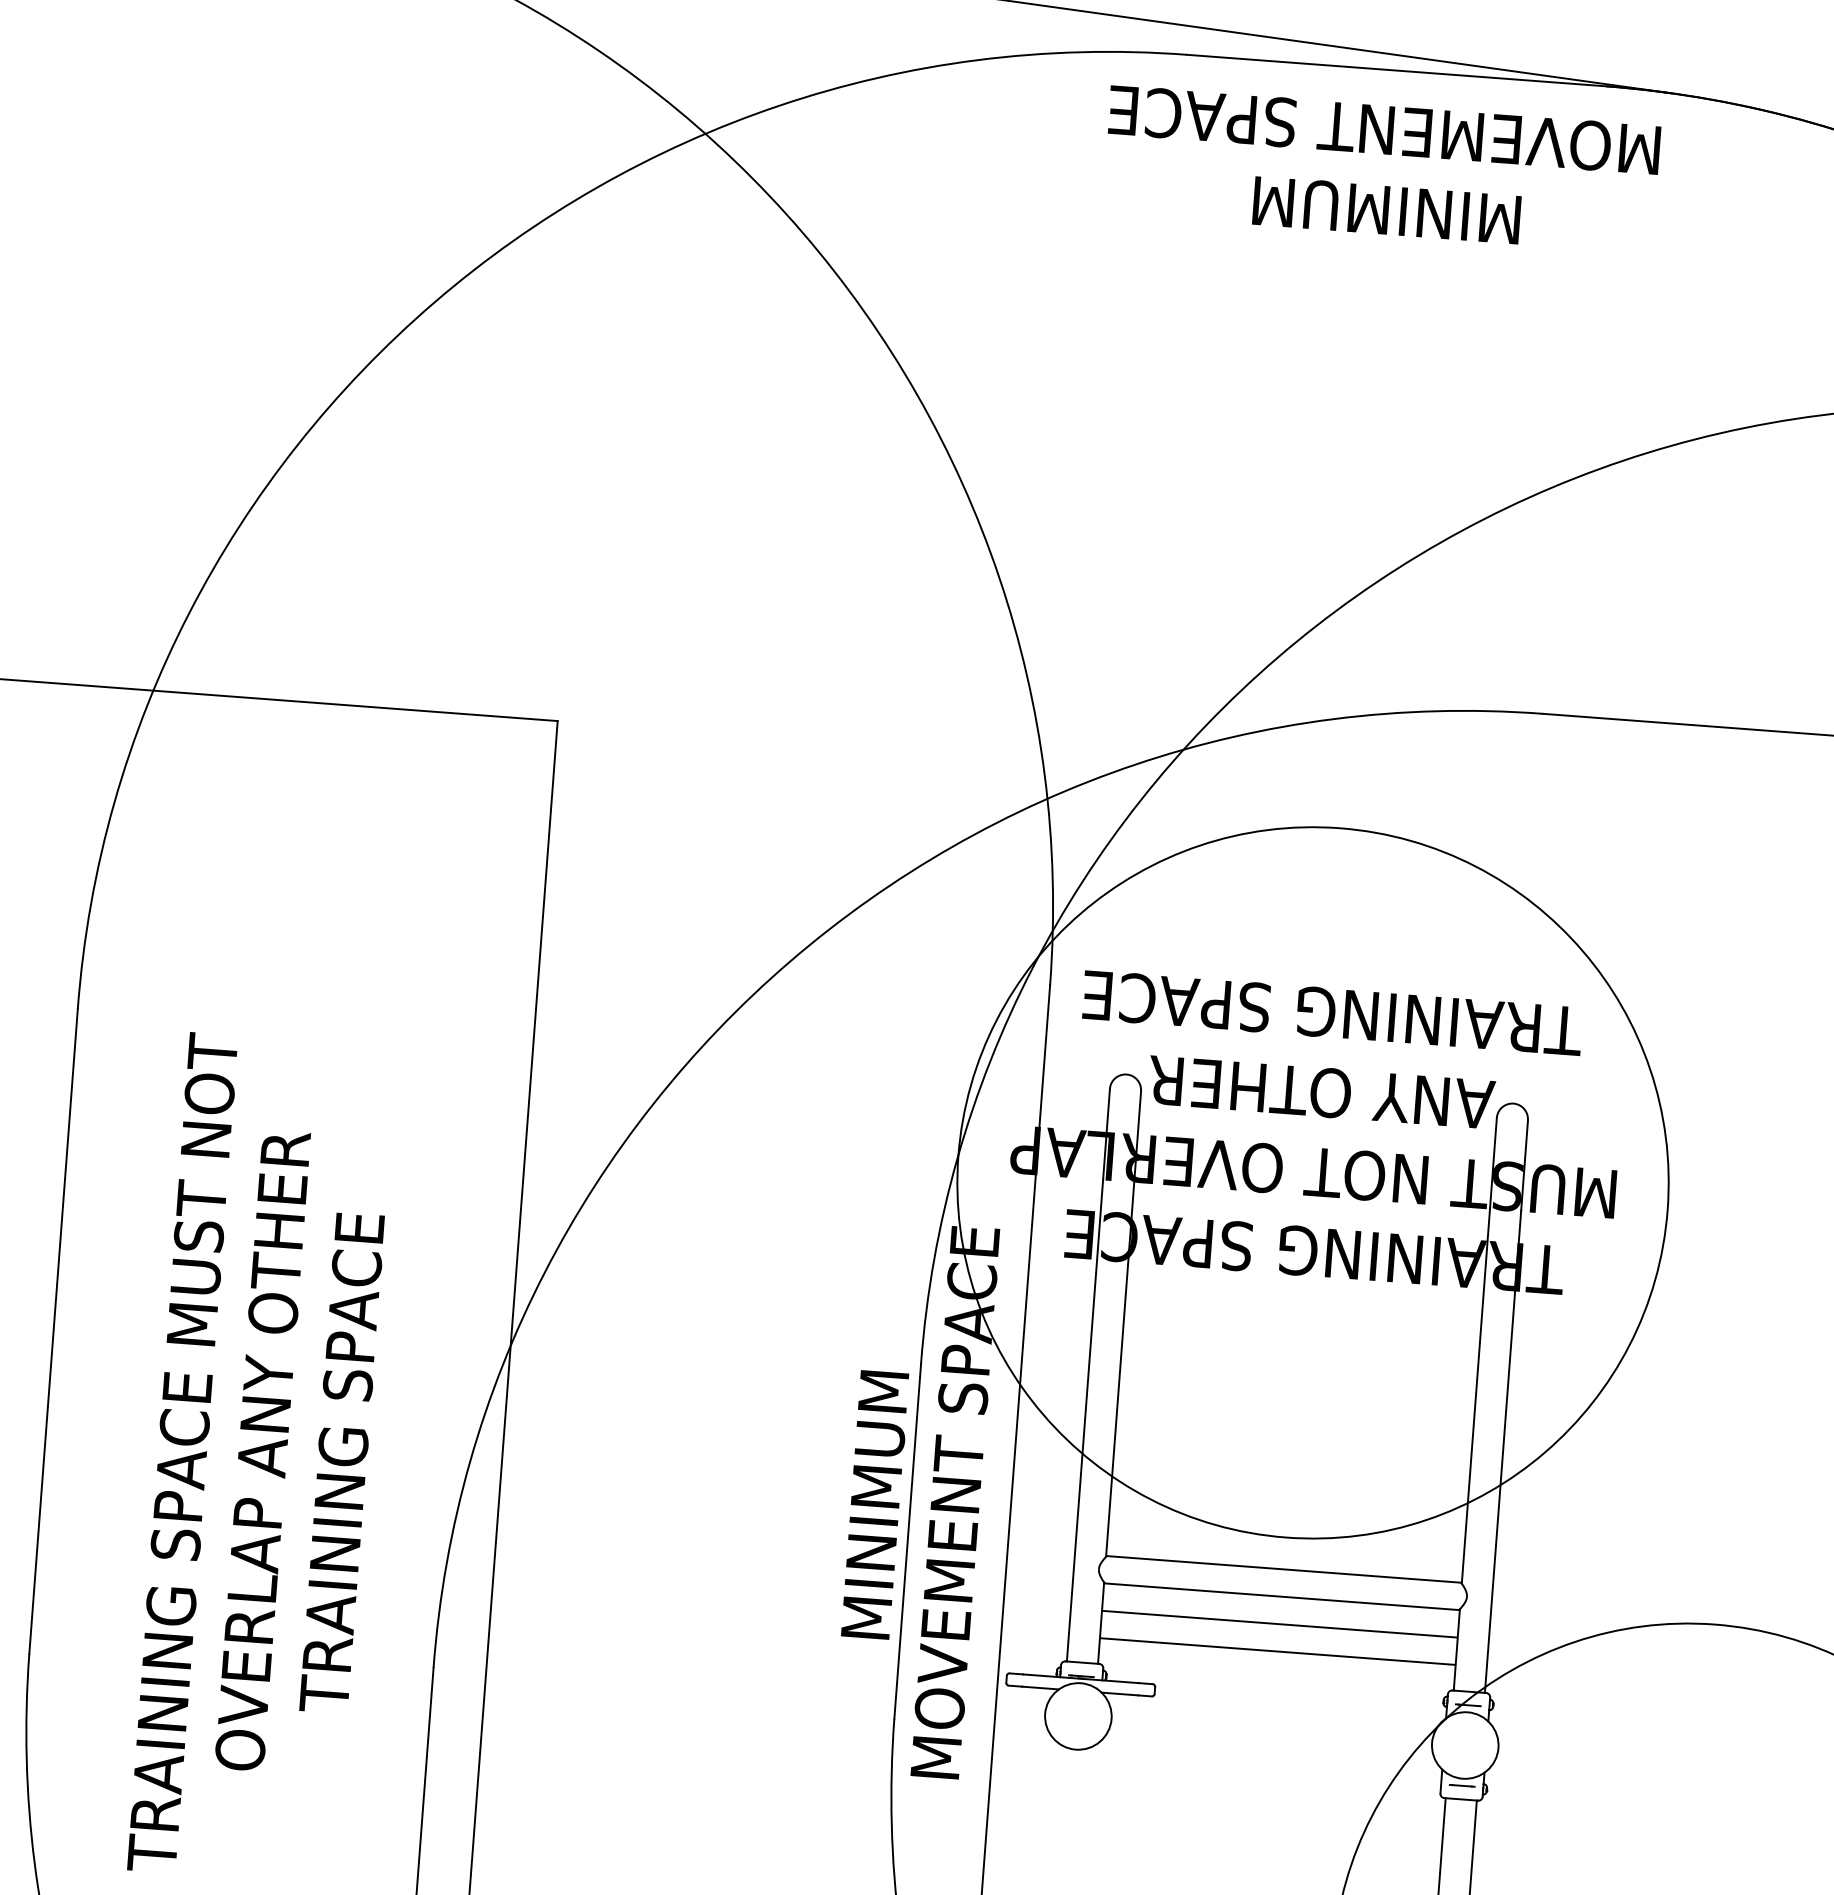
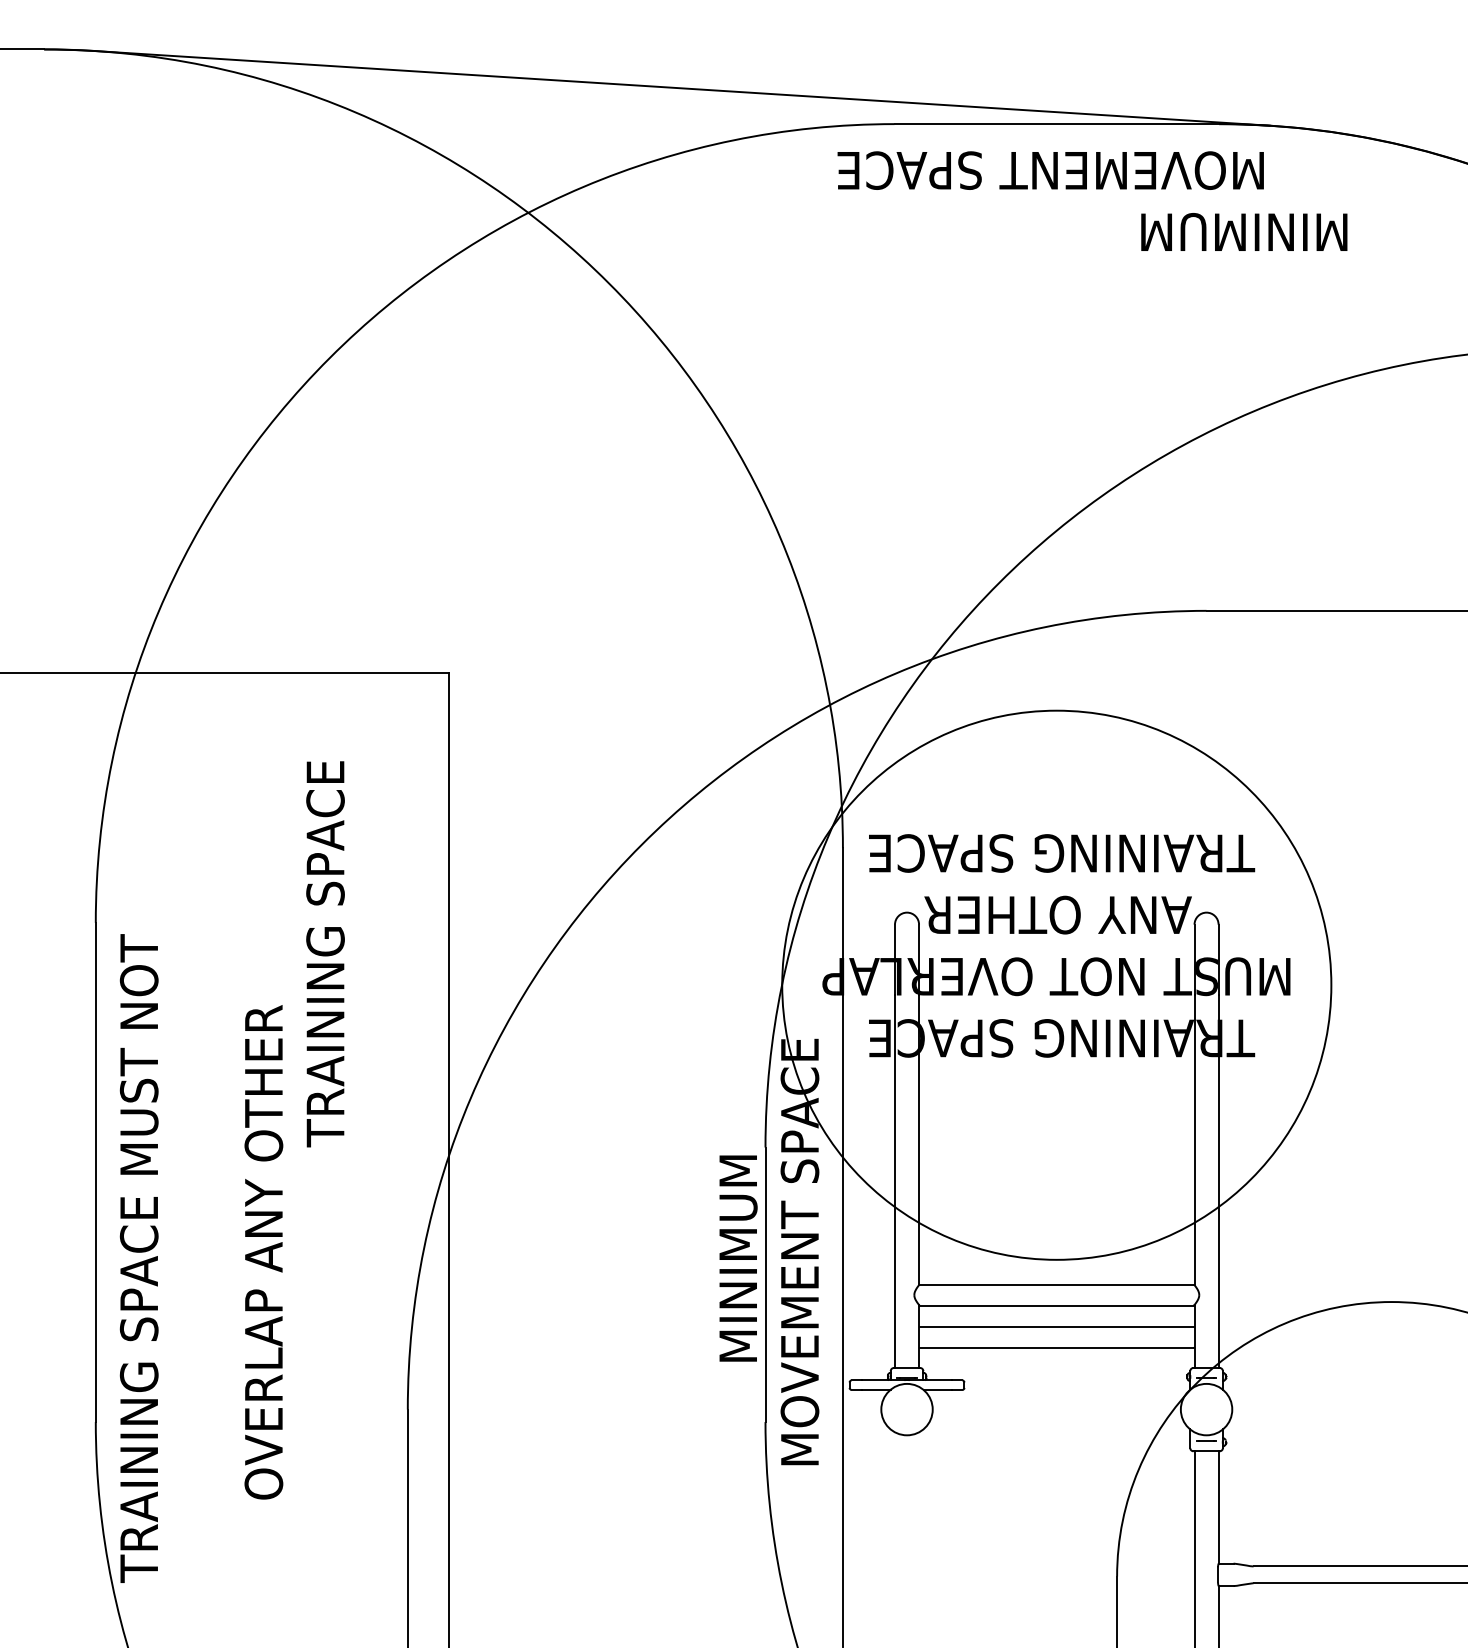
text: (1387, 209) -> (1244, 231), moved
text: (181, 1452) -> (138, 1258), moved
text: (342, 1463) -> (325, 954), moved

